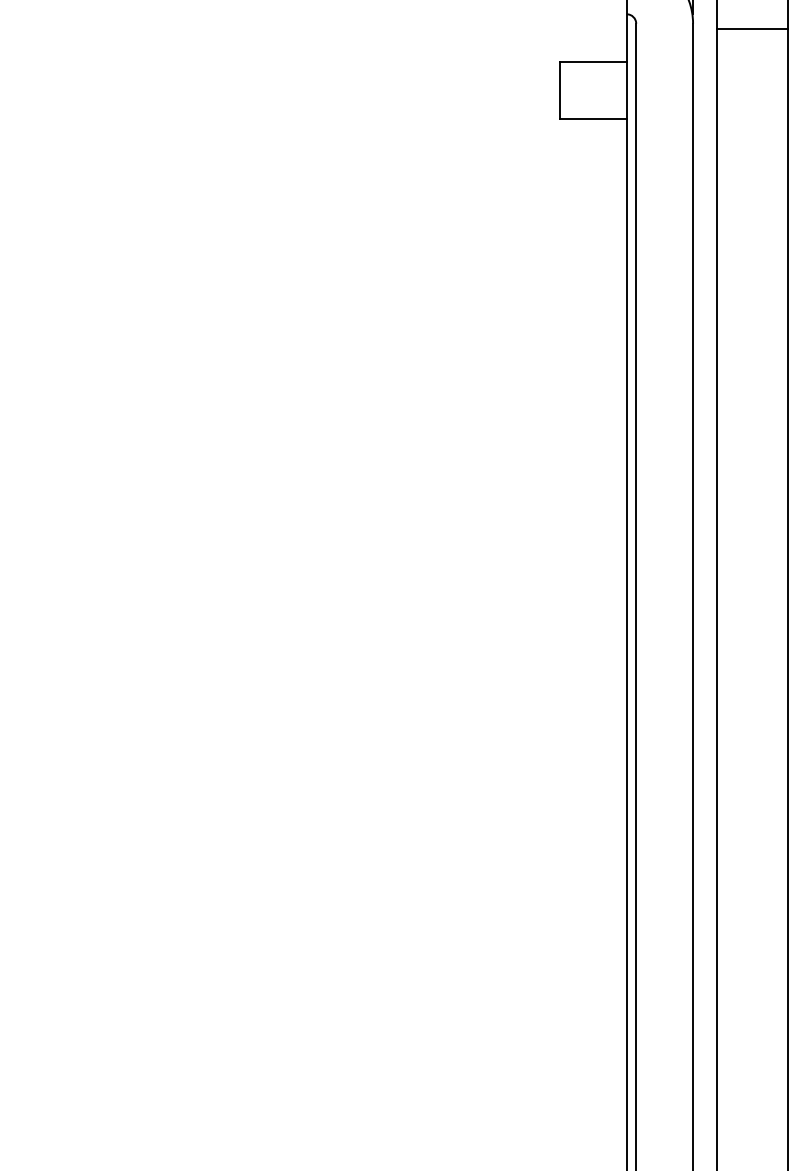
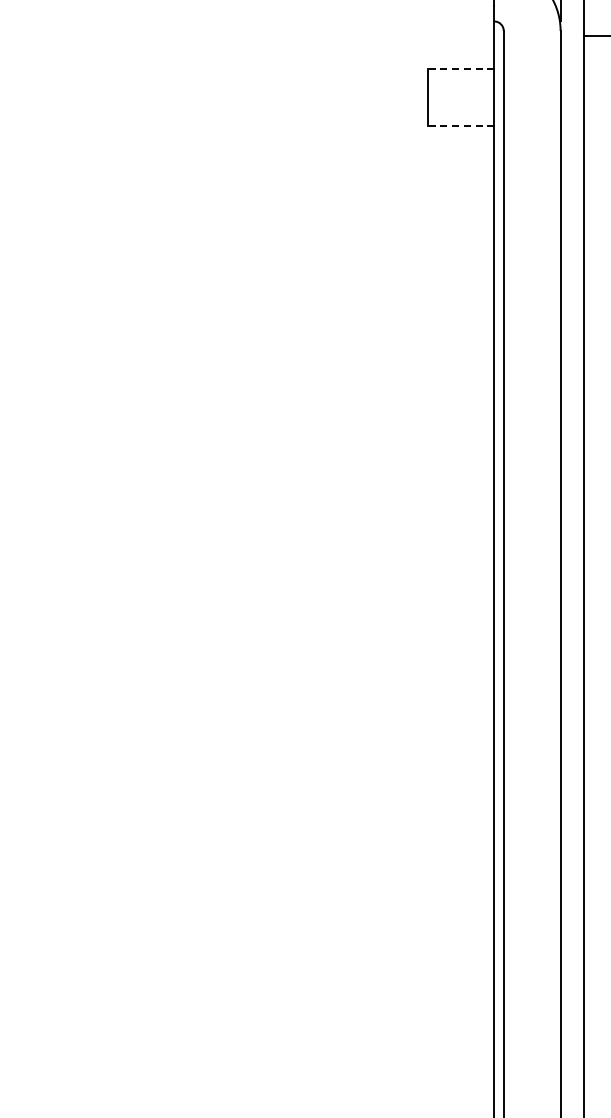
line: (593, 61) -> (461, 68), solid -> dashed
line: (593, 118) -> (461, 125), solid -> dashed

